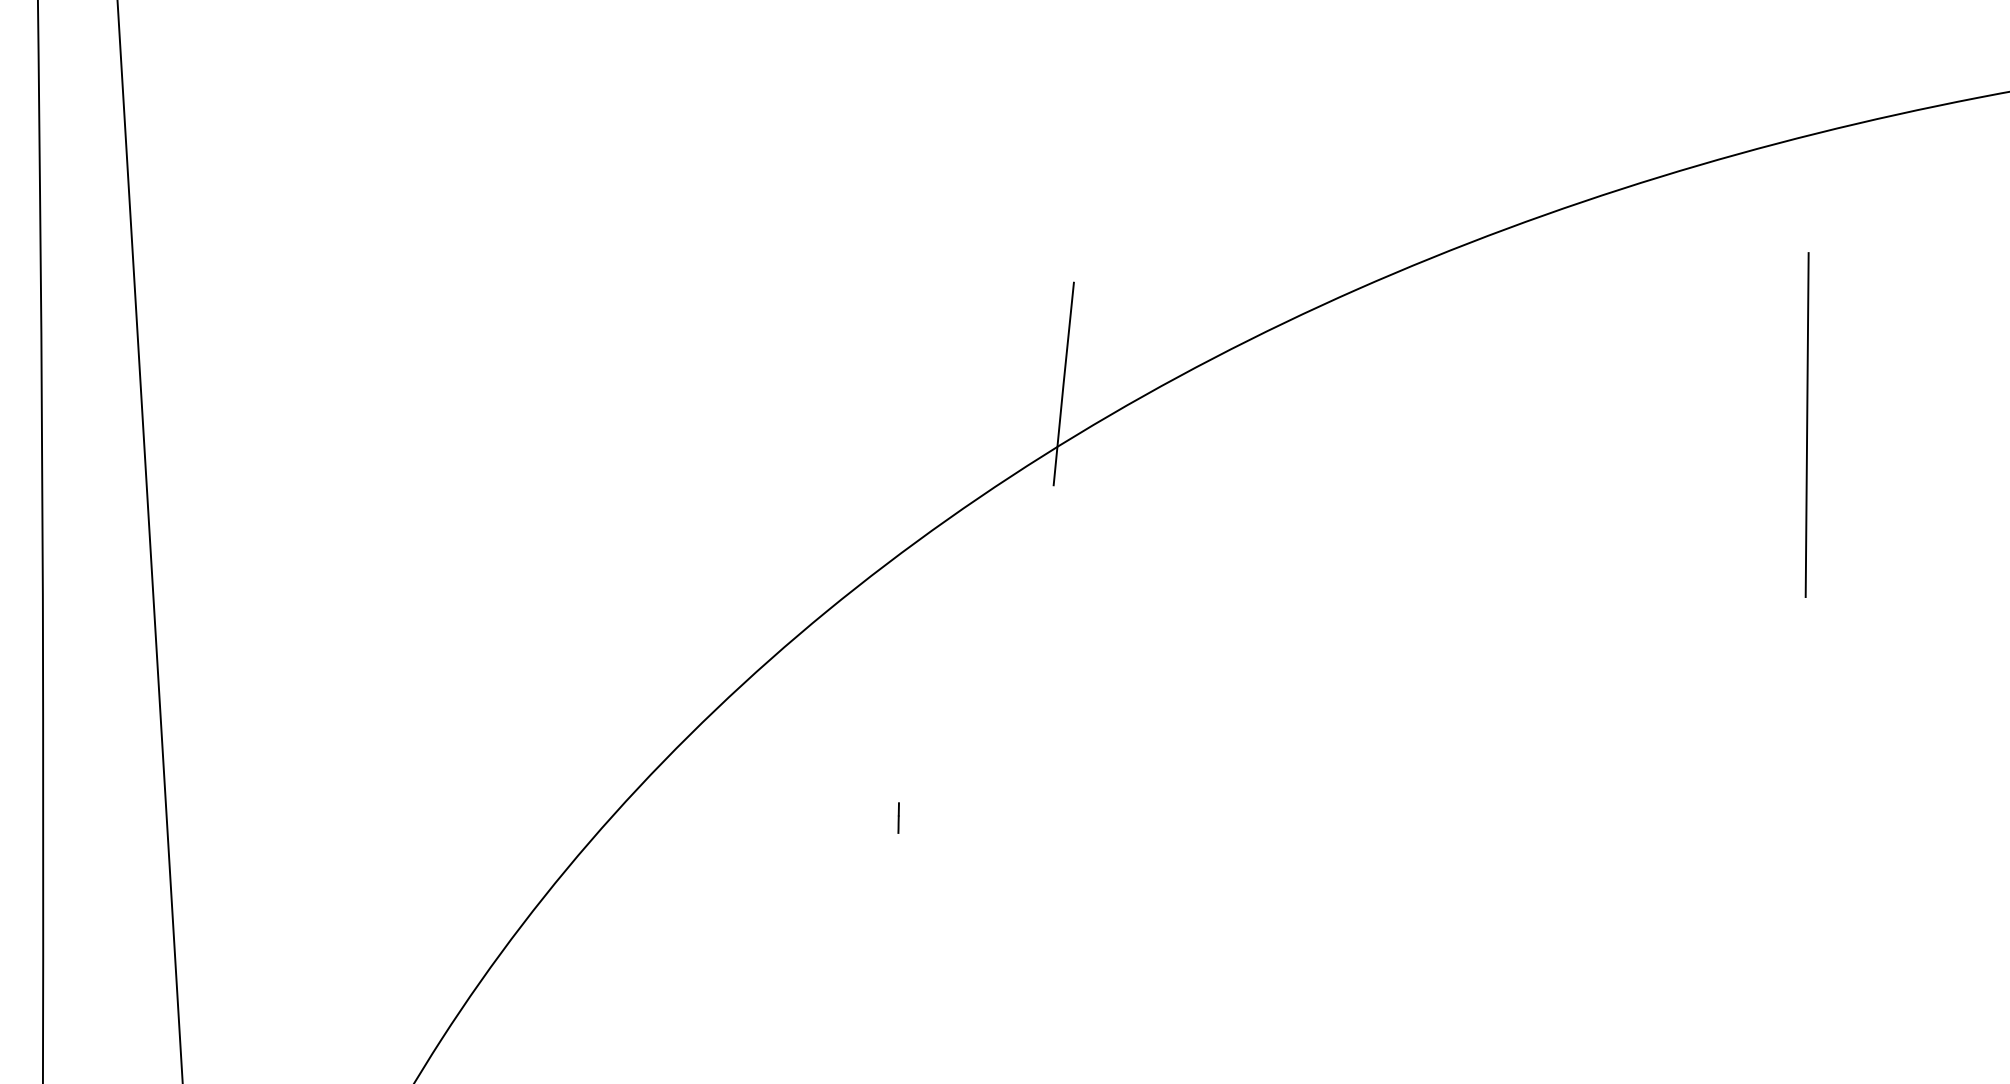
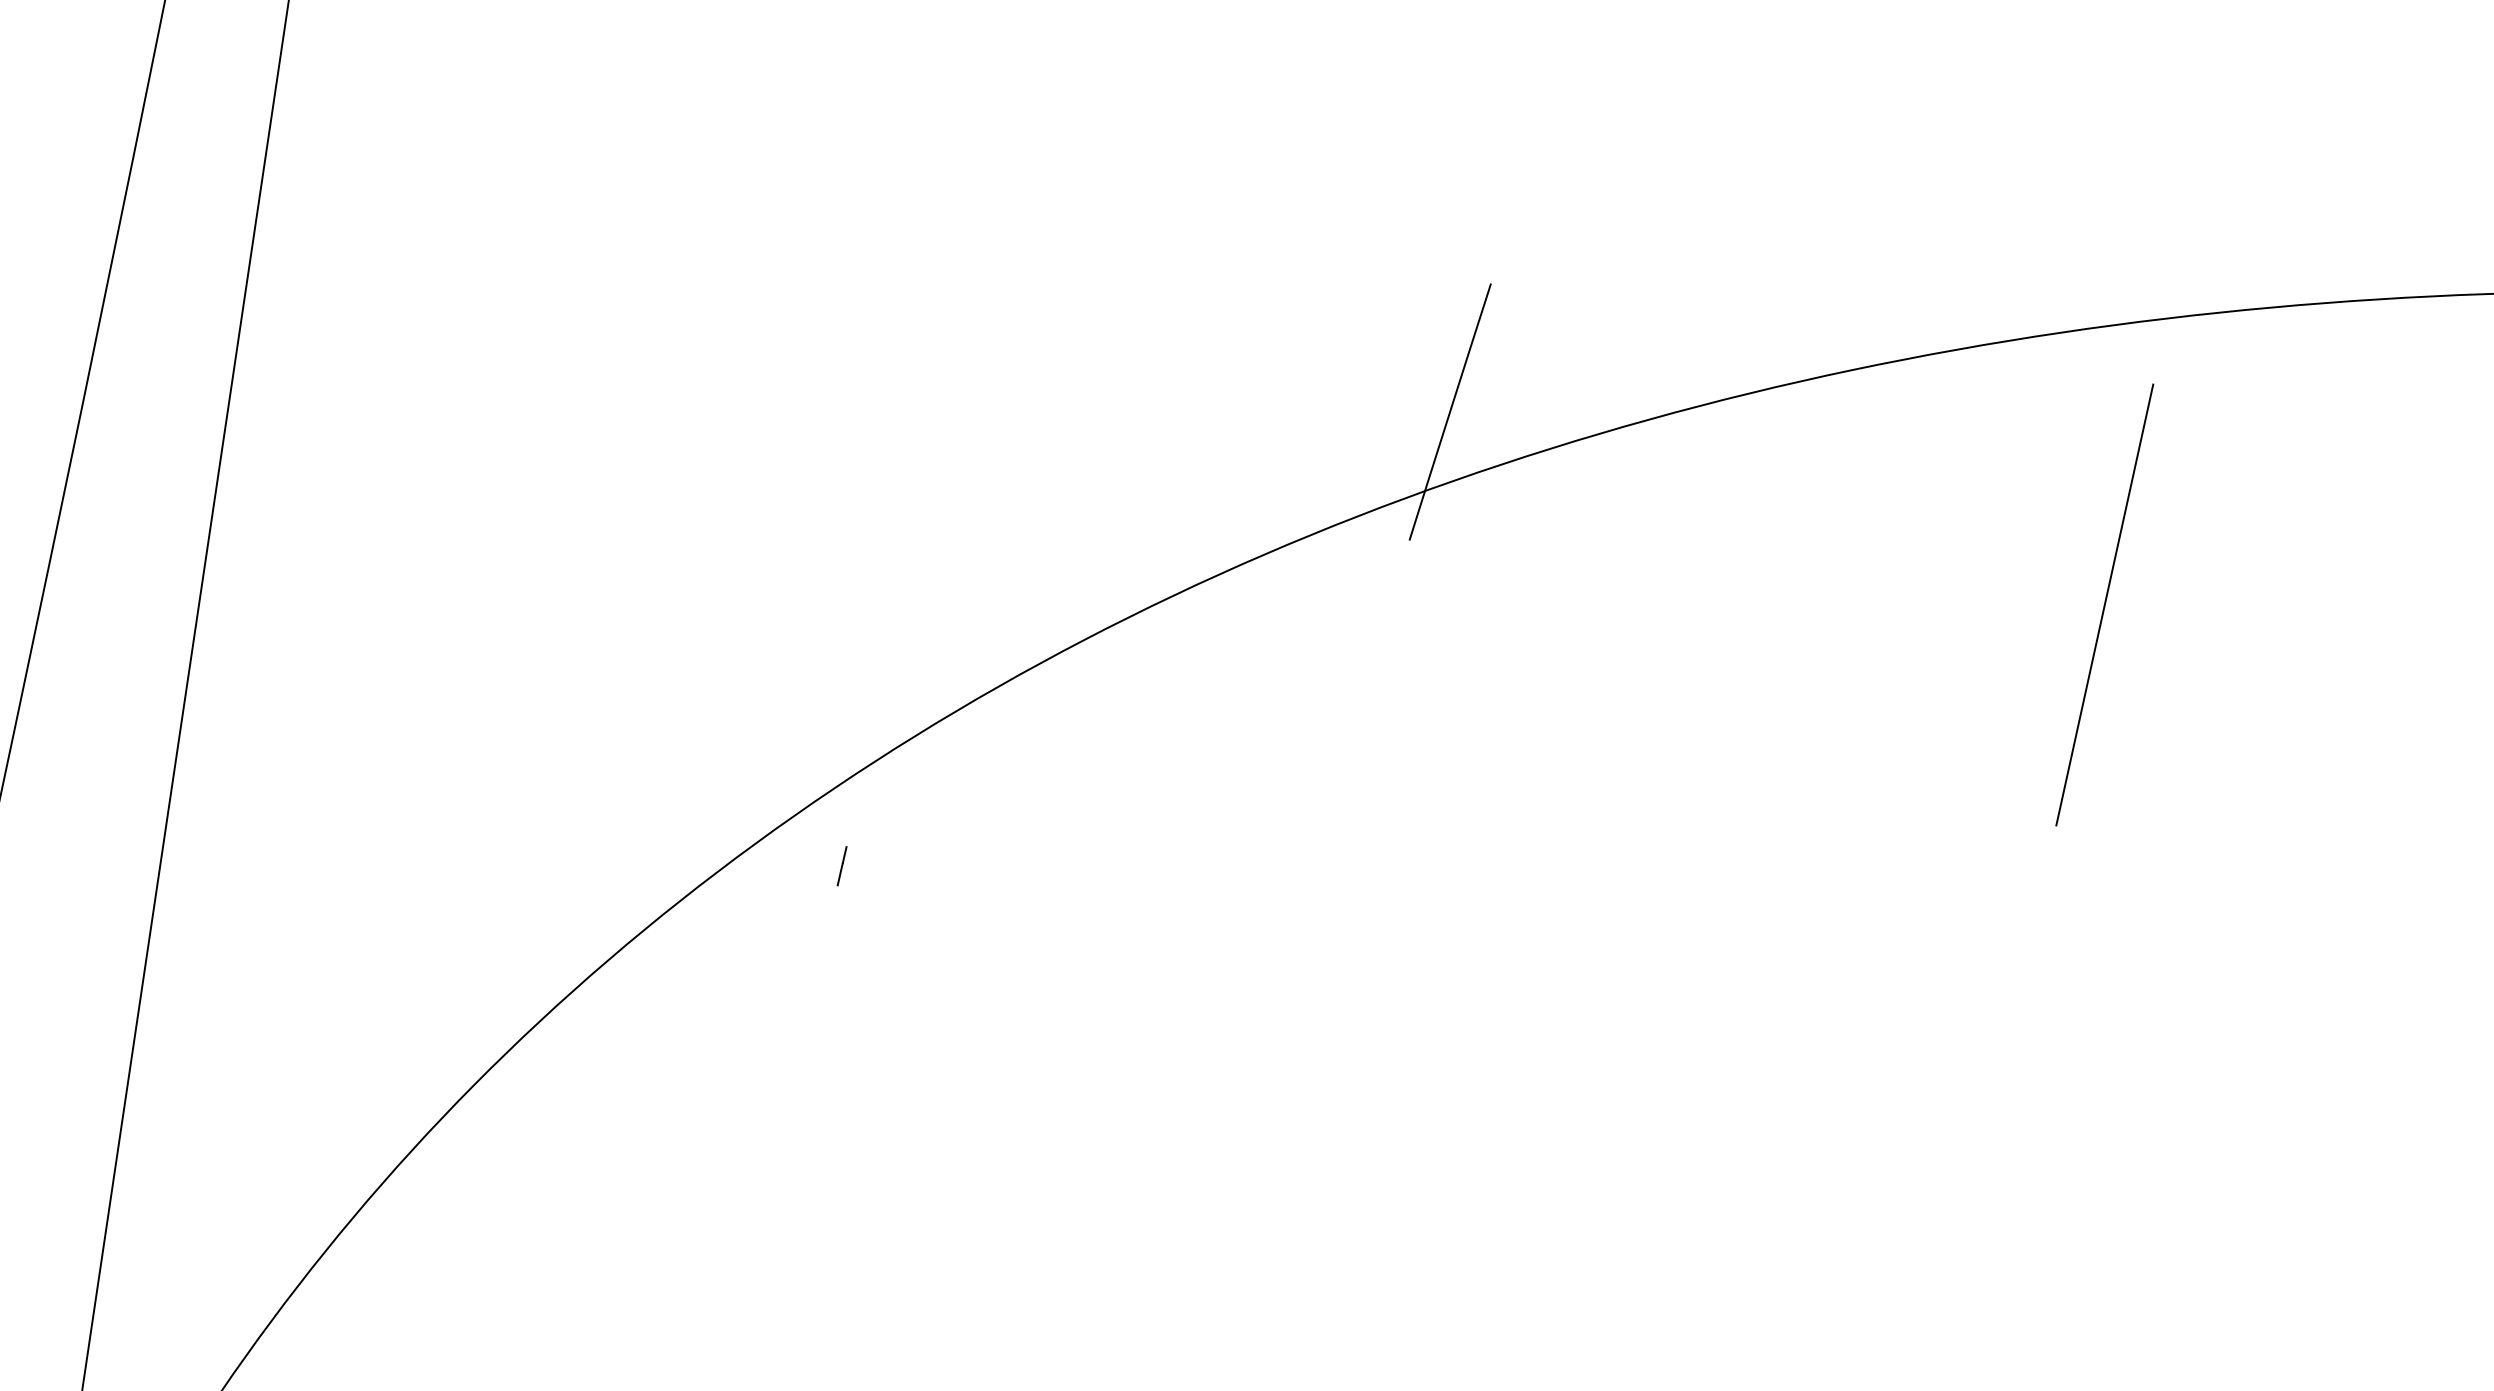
line: (1806, 424) -> (2104, 604), moved
line: (898, 817) -> (842, 865), moved

